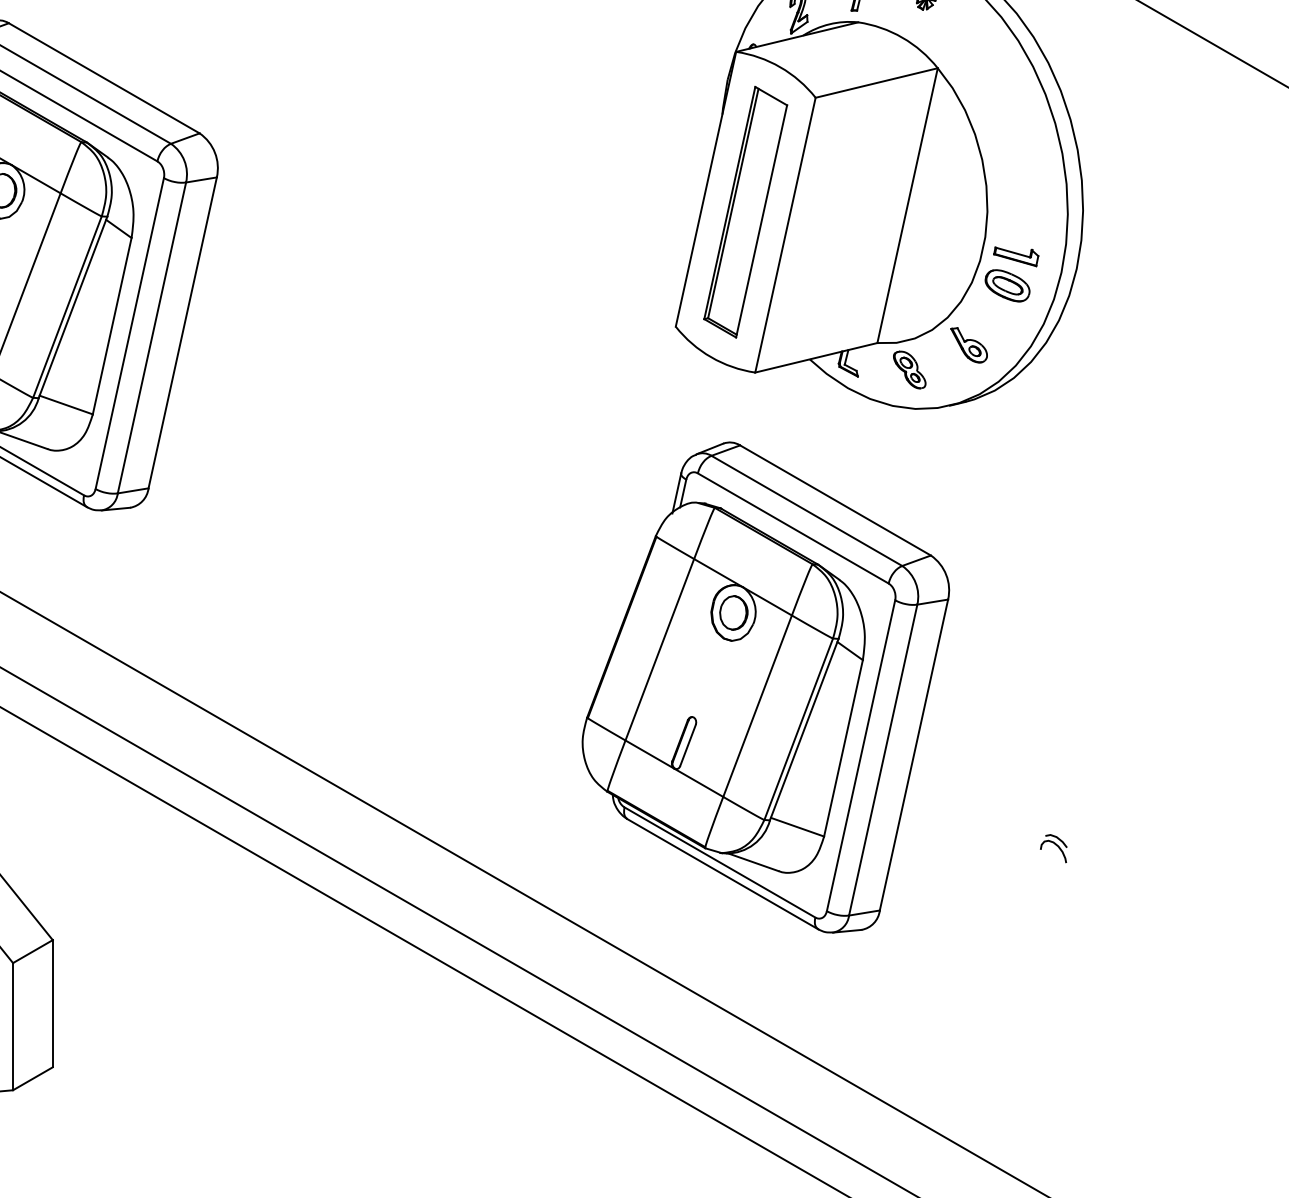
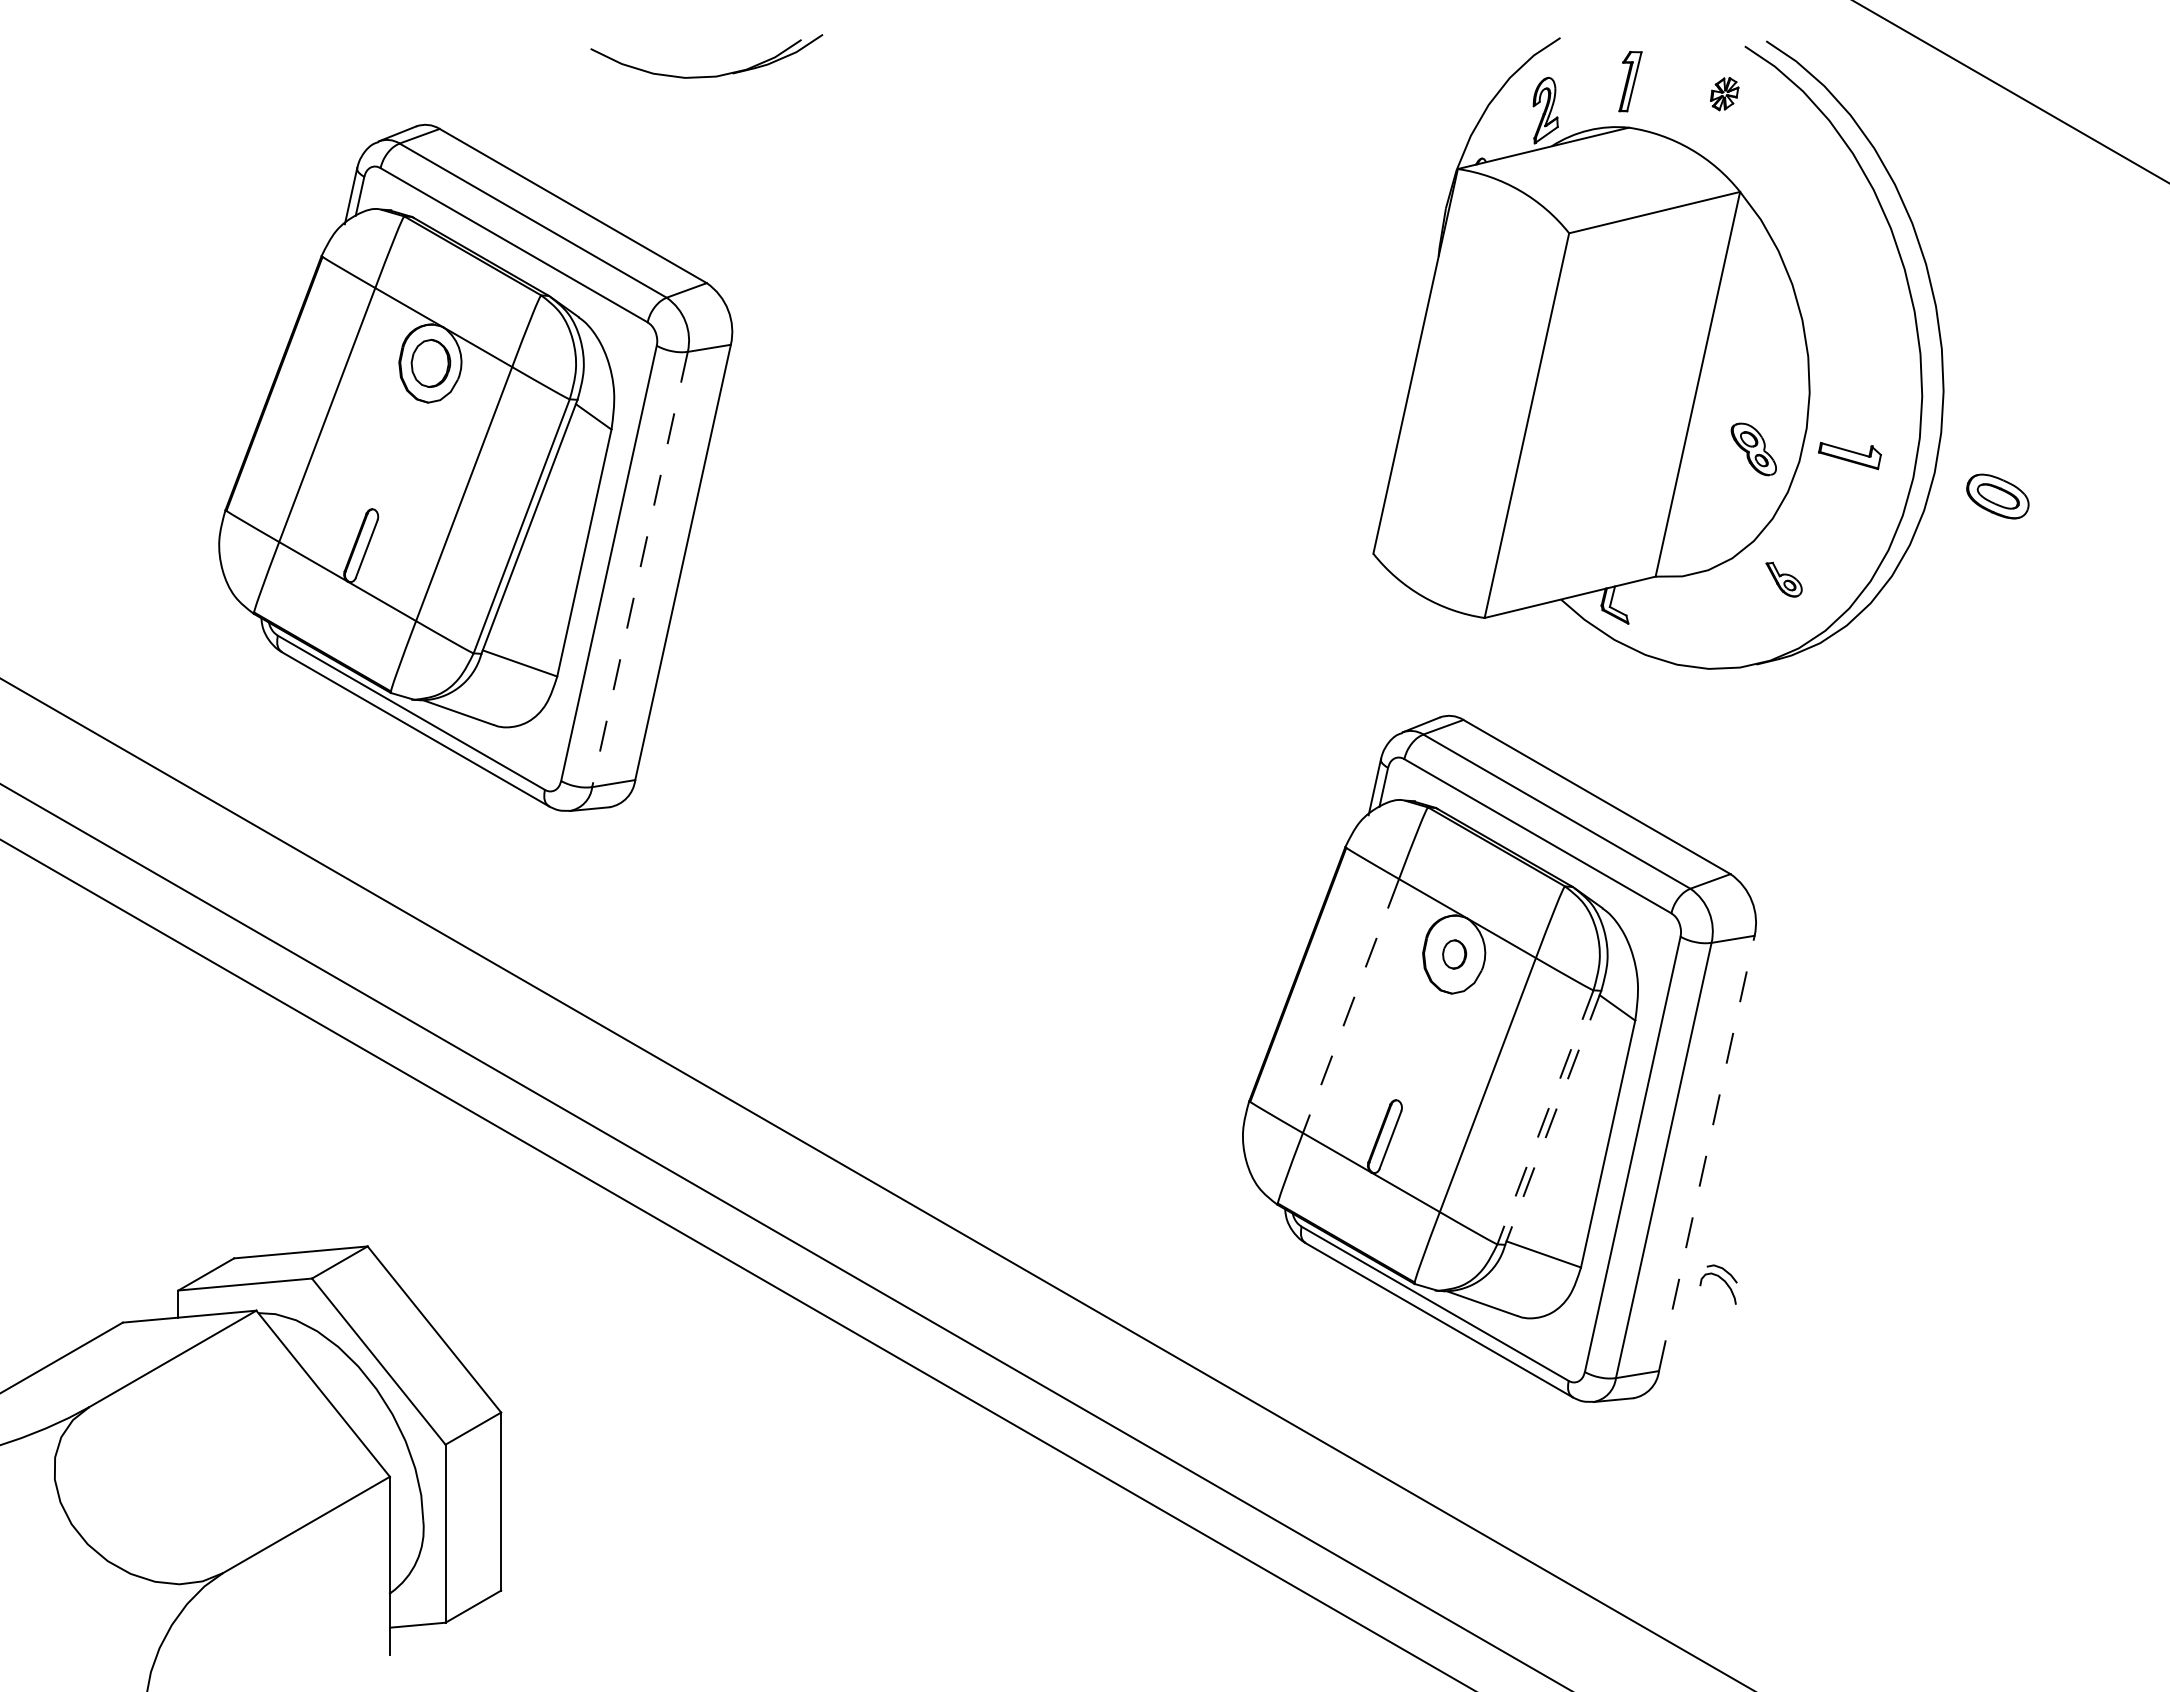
part: (745, 212) -> (1471, 393), removed
part: (1007, 285) -> (1997, 496), moved
line: (152, 337) -> (640, 569), solid -> dashed
part: (969, 345) -> (1784, 579), size x0.7
part: (909, 370) -> (1753, 449), moved
part: (733, 612) -> (1454, 954), size x0.6
line: (660, 650) -> (1351, 1006), solid -> dashed
line: (798, 729) -> (1545, 1117), solid -> dashed
line: (804, 729) -> (1553, 1117), solid -> dashed
line: (913, 755) -> (1706, 1153), solid -> dashed
part: (1053, 848) -> (1718, 1284), moved

